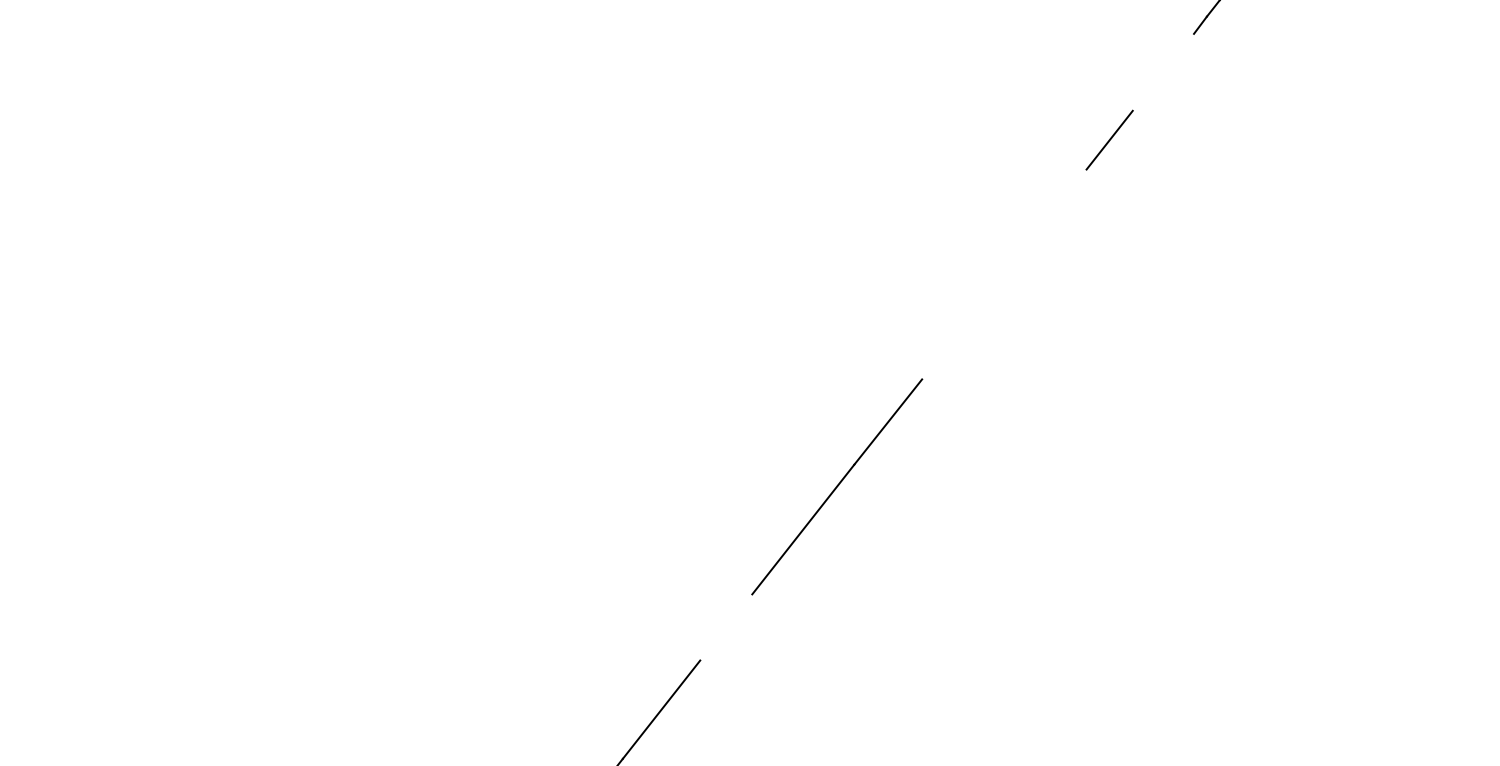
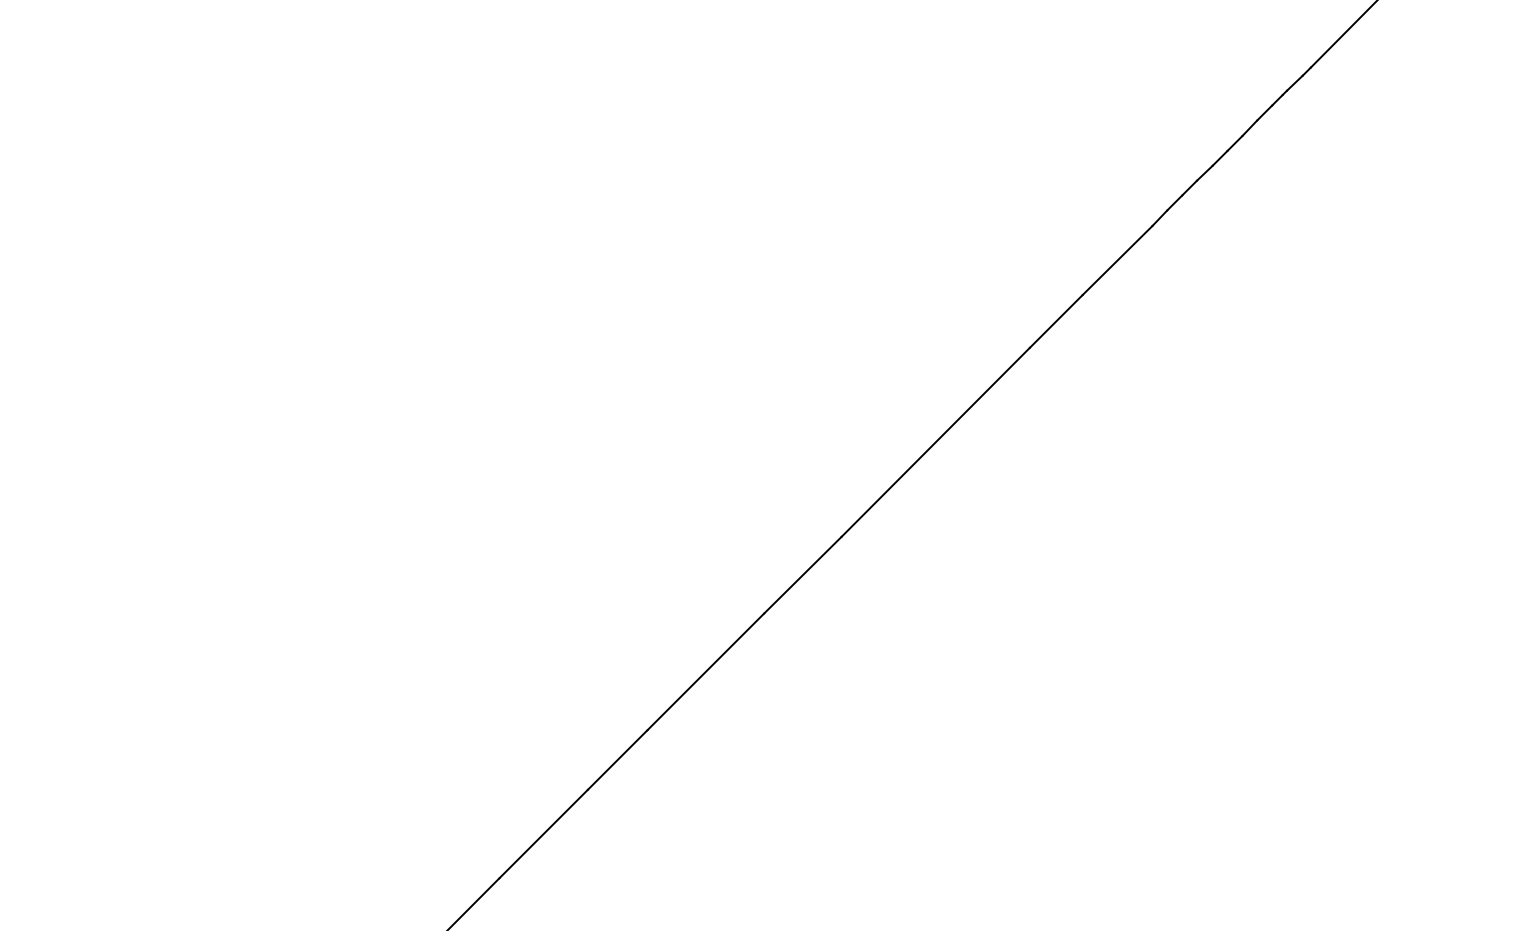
line: (1163, 72) -> (1117, 260), added
line: (1004, 273) -> (935, 441), added
line: (725, 626) -> (617, 759), added

